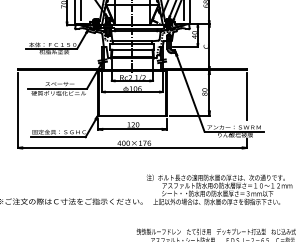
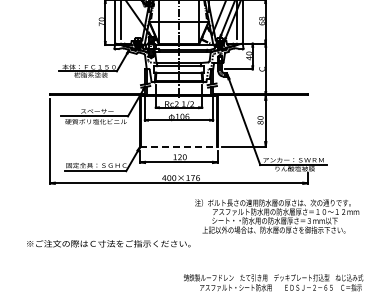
line: (246, 96) -> (307, 125), removed
line: (132, 115) -> (179, 146), solid -> dashed
text: (219, 189) -> (277, 216), moved

